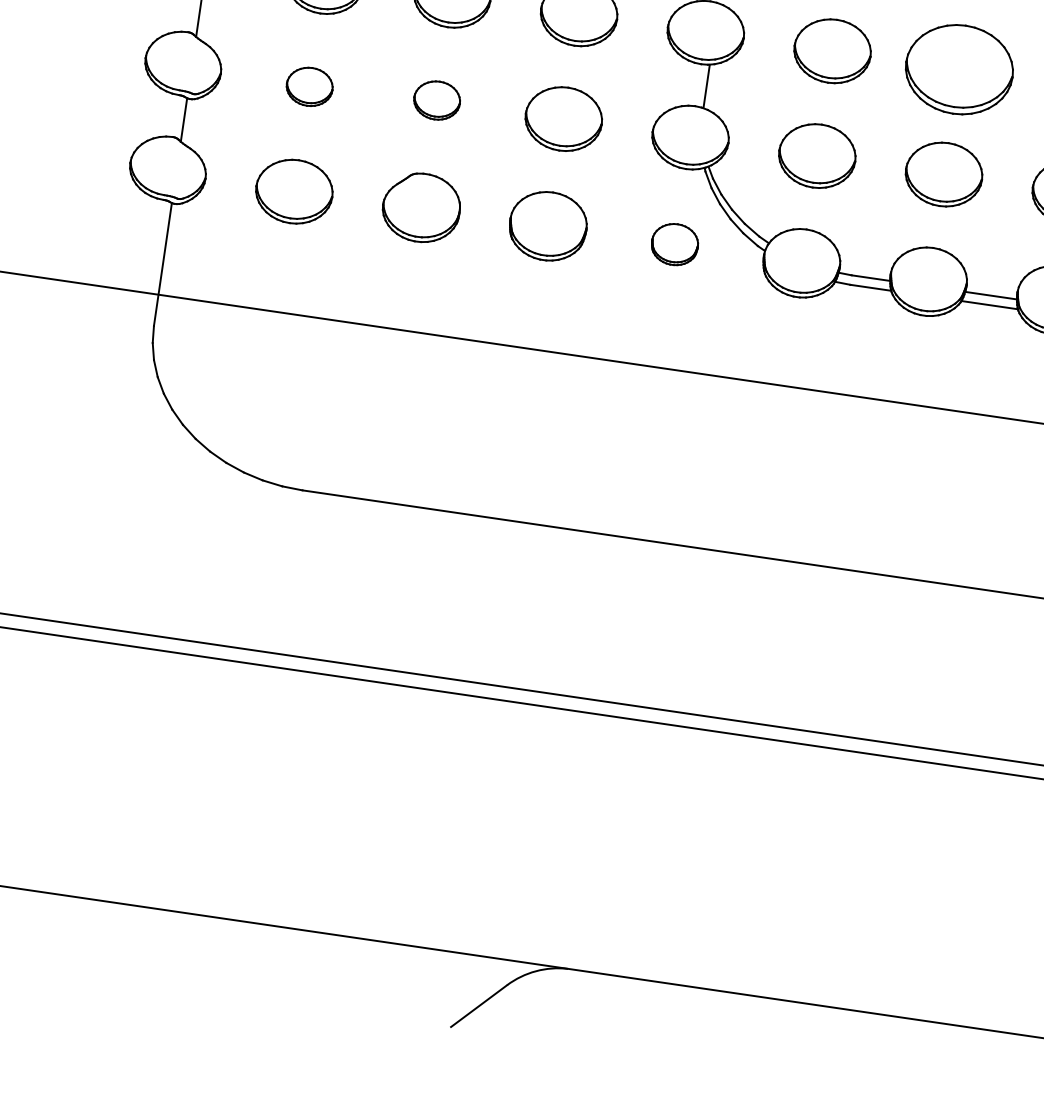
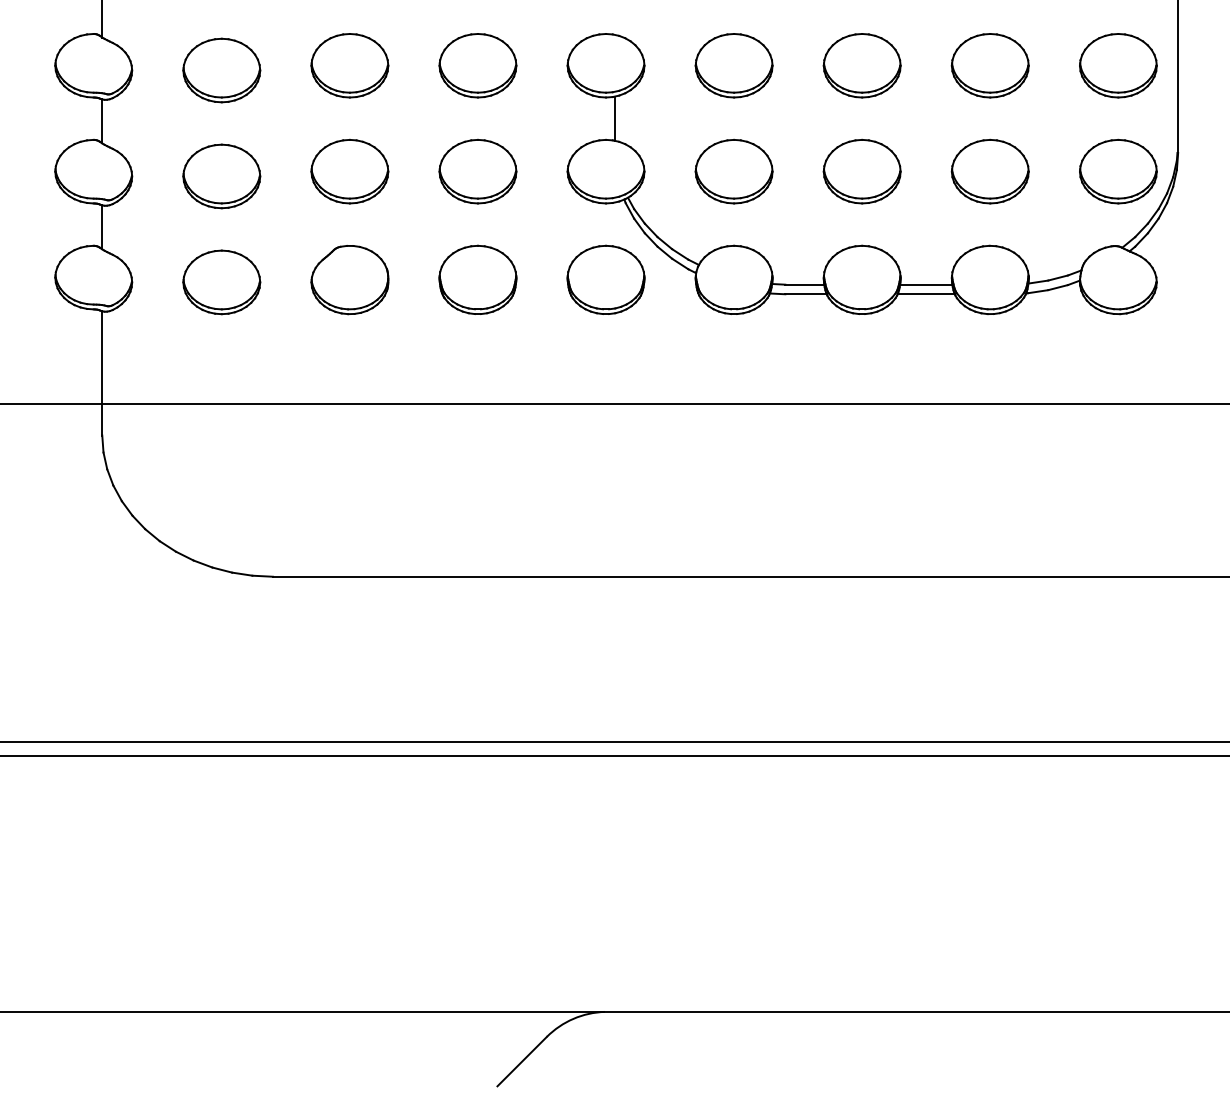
part: (958, 69) -> (861, 65), size x0.71
part: (309, 86) -> (221, 176), size x1.67
part: (436, 100) -> (349, 171), size x1.67
part: (674, 244) -> (605, 279), size x1.67

